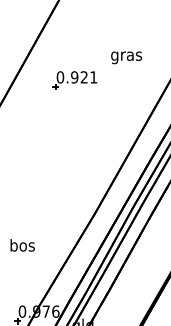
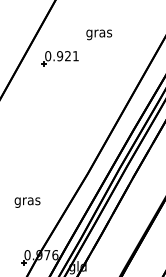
text: (126, 57) -> (99, 34), moved
part: (74, 80) -> (59, 58), moved
text: (22, 246) -> (27, 200), bos -> gras

